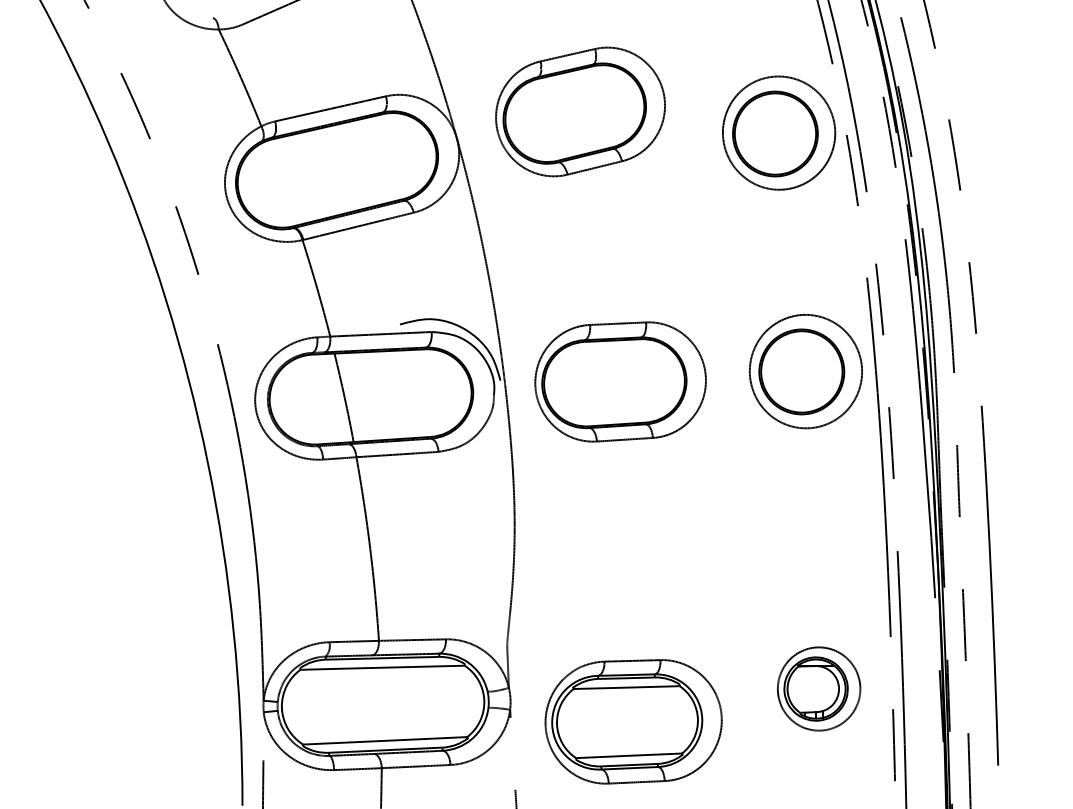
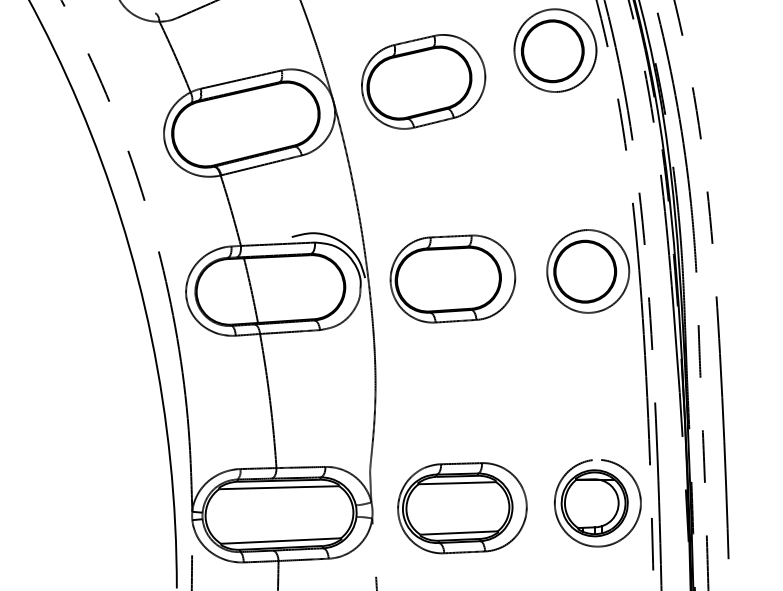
part: (779, 132) -> (555, 50), moved
part: (818, 688) -> (597, 502), size x1.43
part: (633, 721) -> (462, 507), moved

